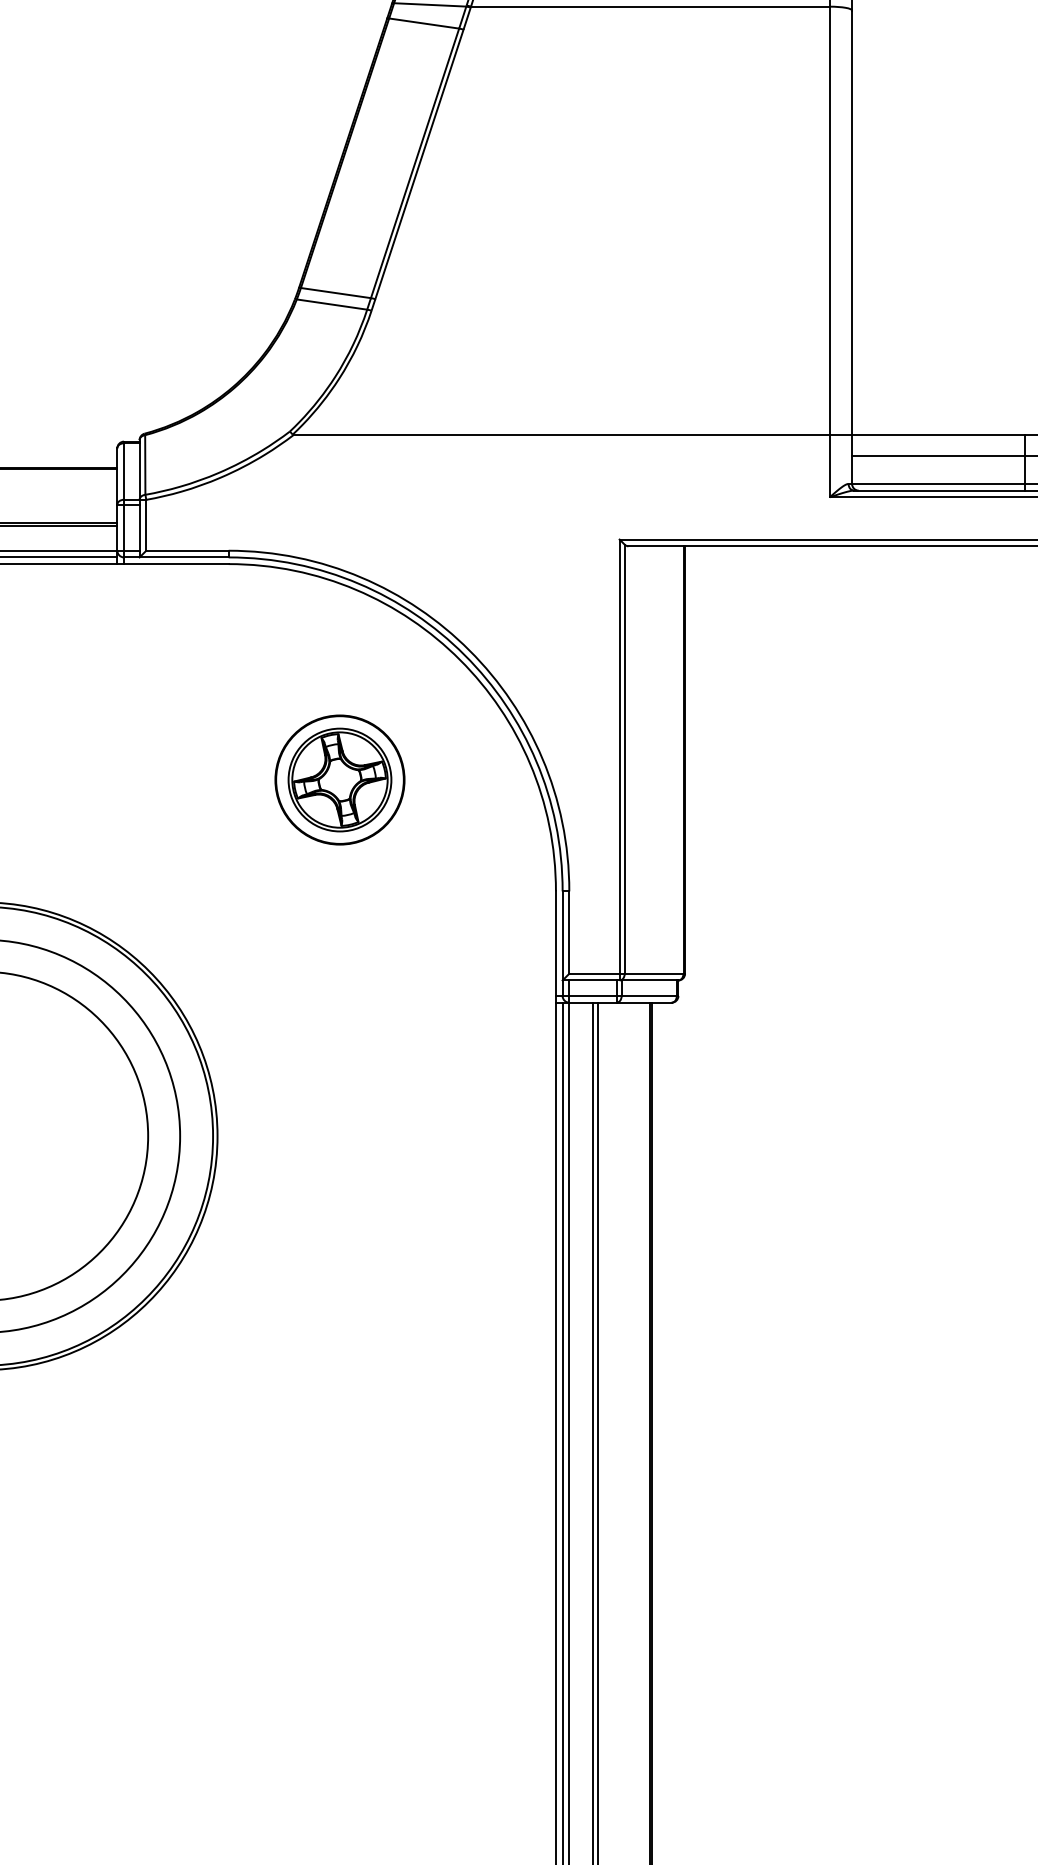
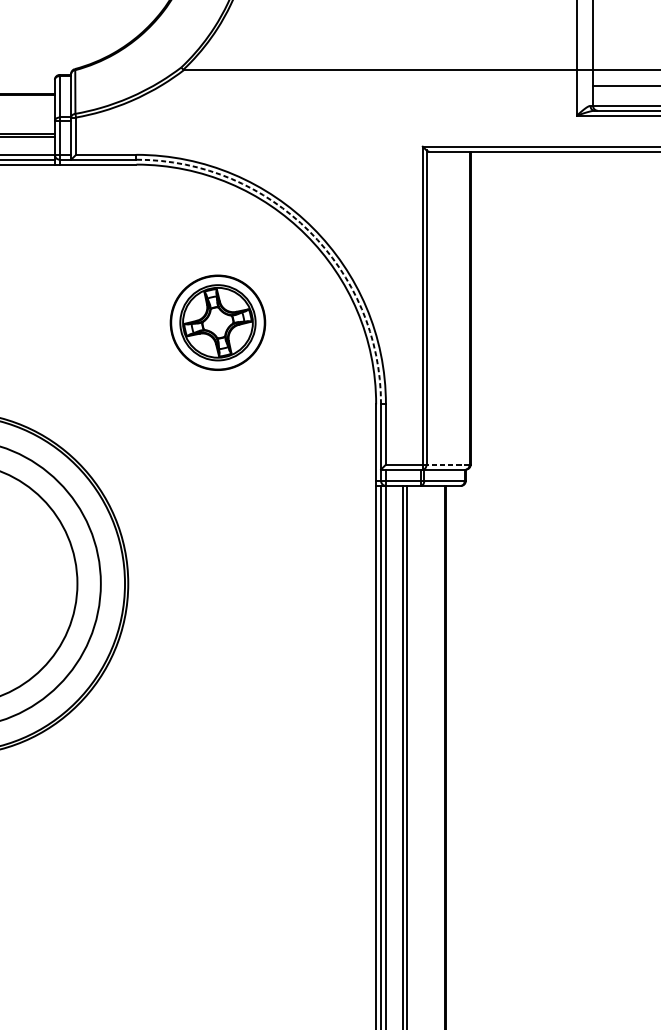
arc: (464, 655) -> (309, 231), solid -> dashed
line: (653, 973) -> (447, 464), solid -> dashed

